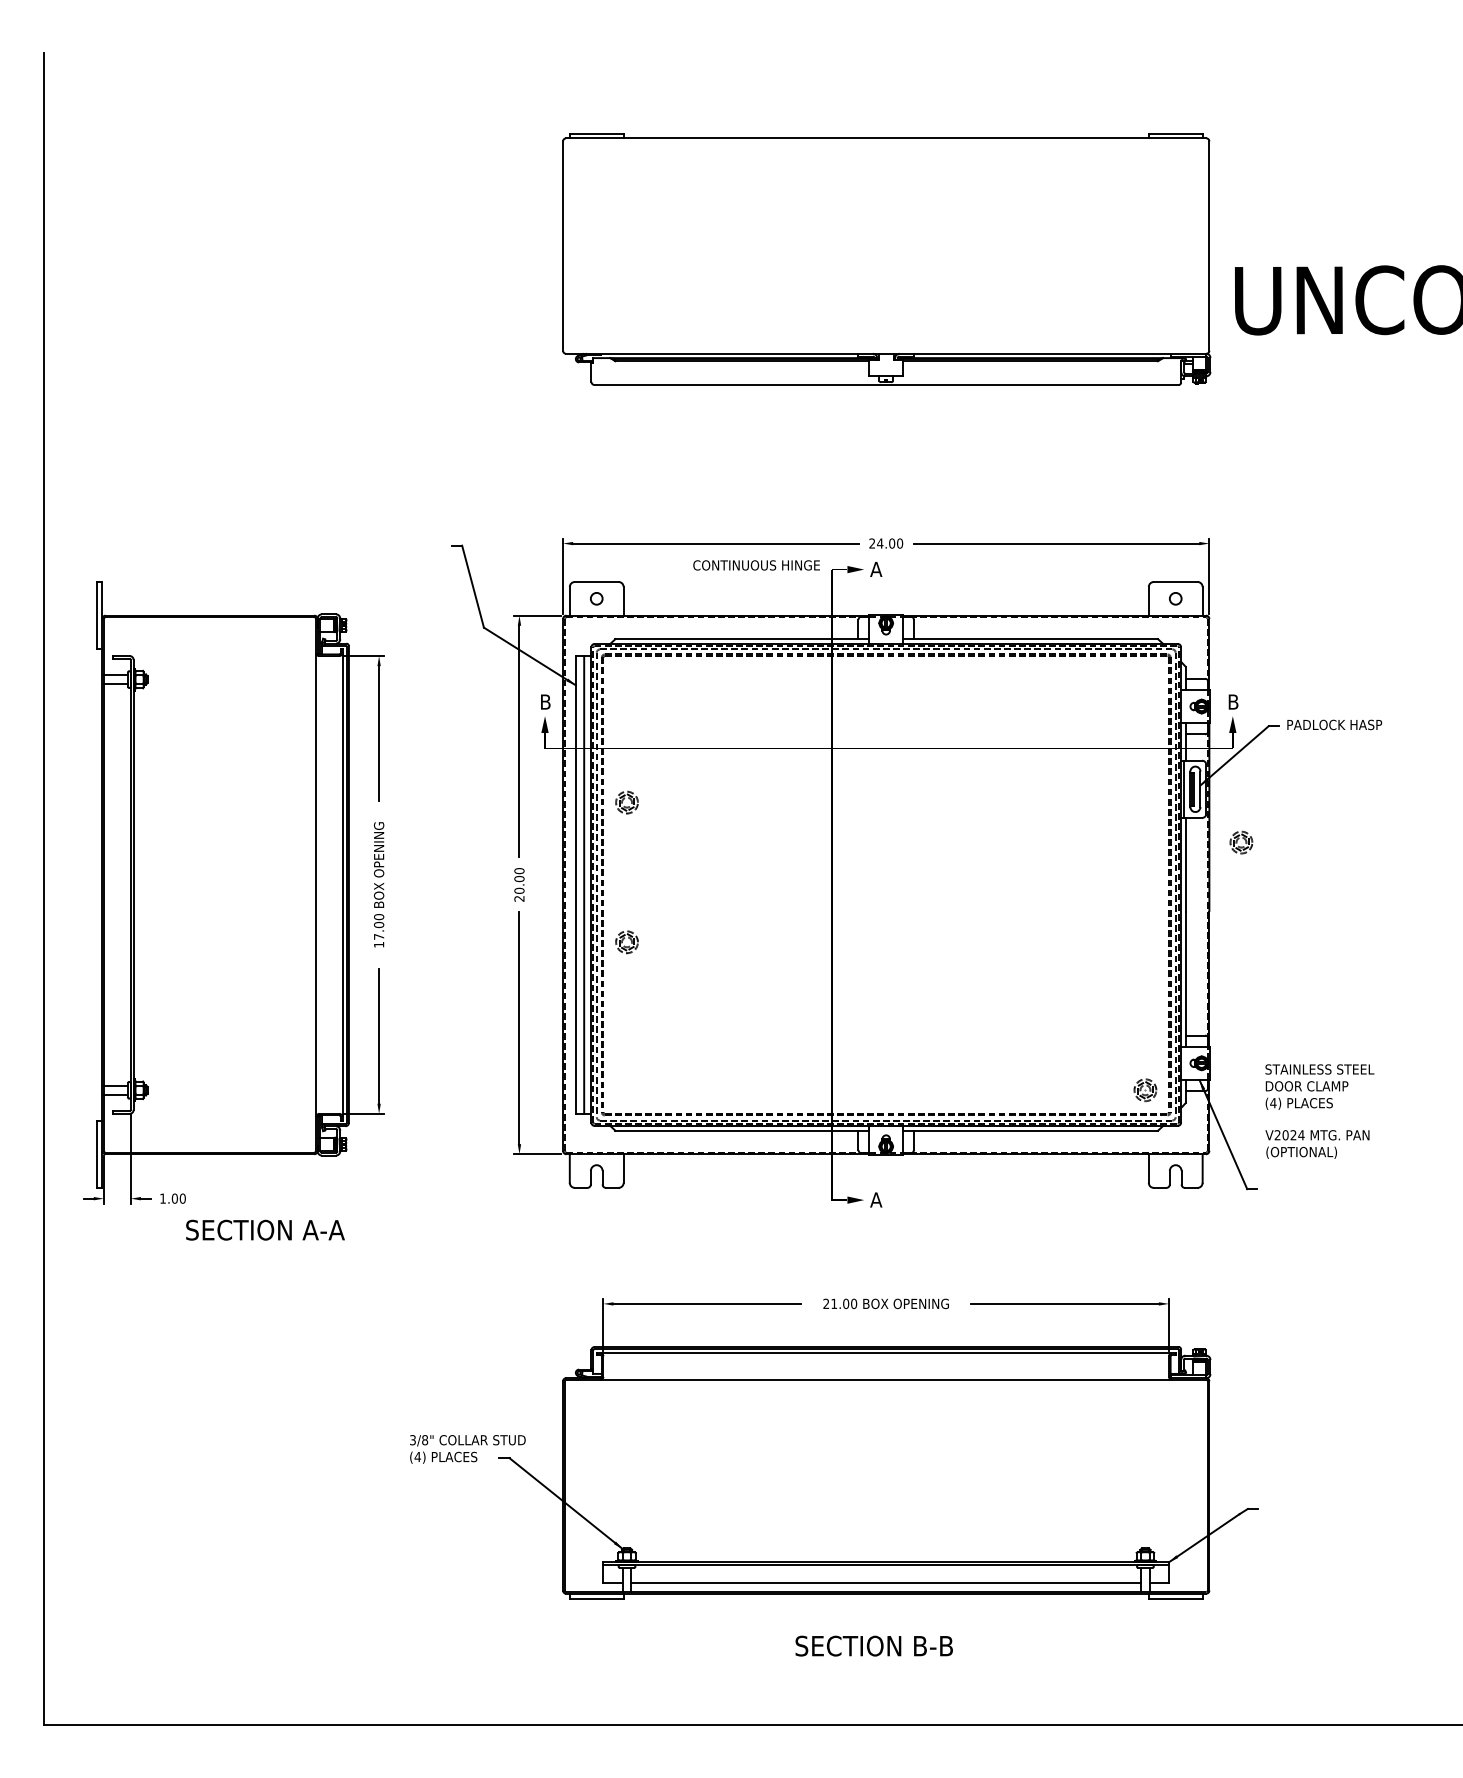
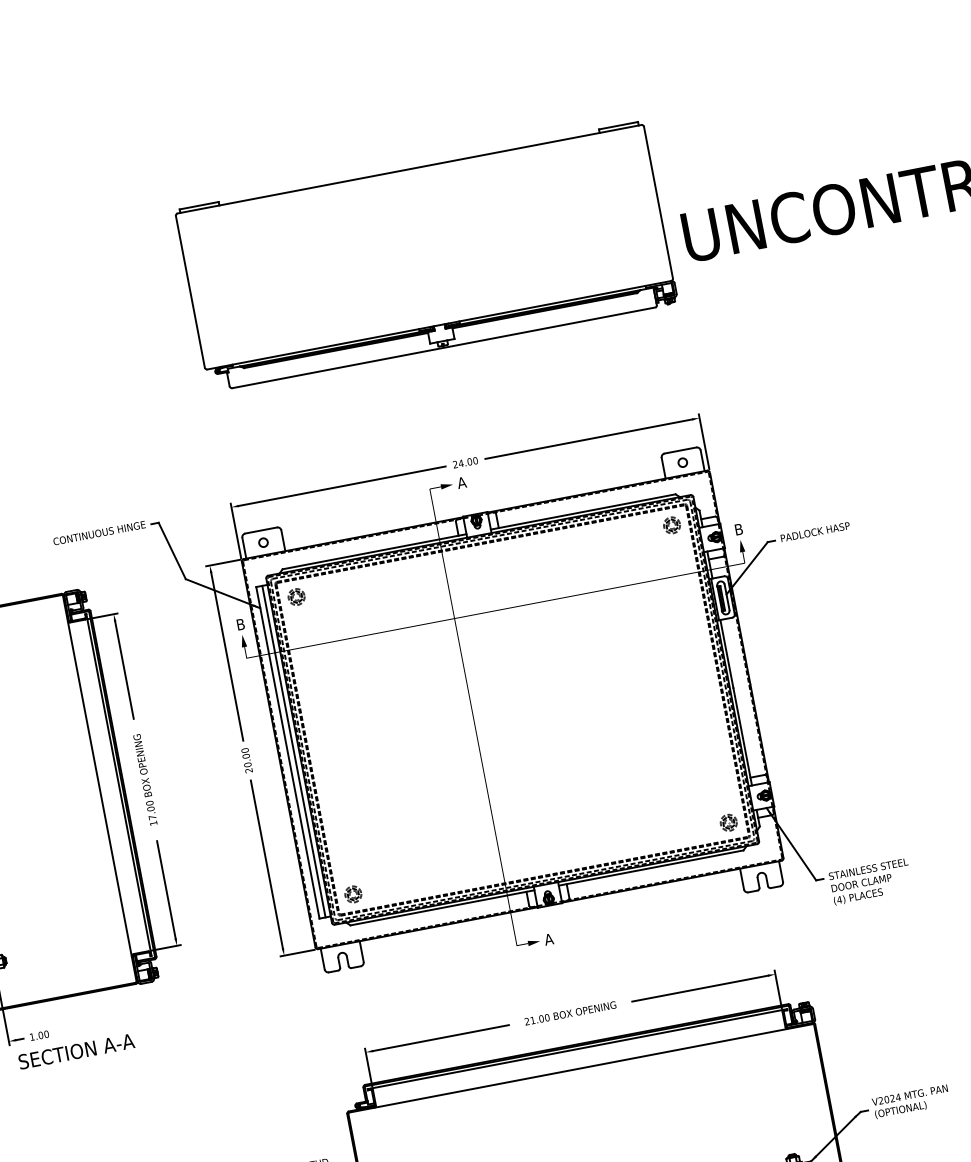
text: (756, 565) -> (99, 533), moved
part: (626, 802) -> (296, 597), moved
part: (1241, 842) -> (672, 525), moved
part: (626, 942) -> (352, 894), moved
text: (1319, 1086) -> (870, 881), moved
text: (1317, 1144) -> (911, 1101), moved
text: (265, 1229) -> (76, 1050), moved

